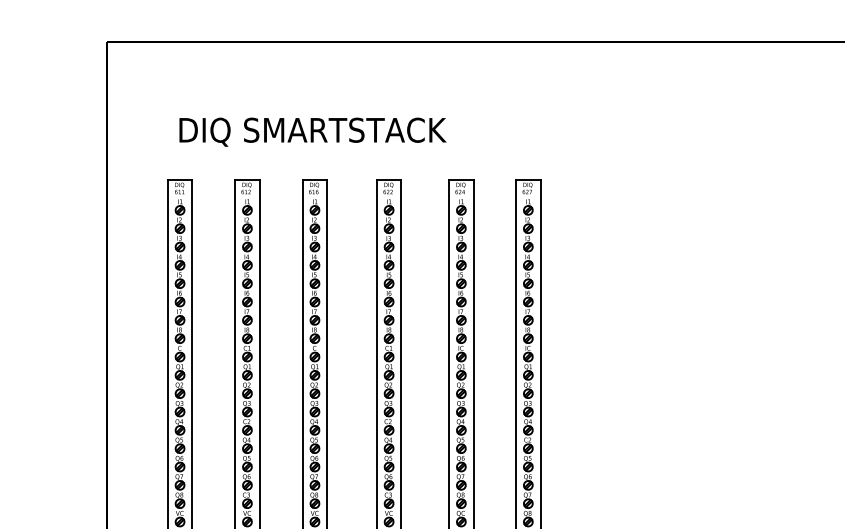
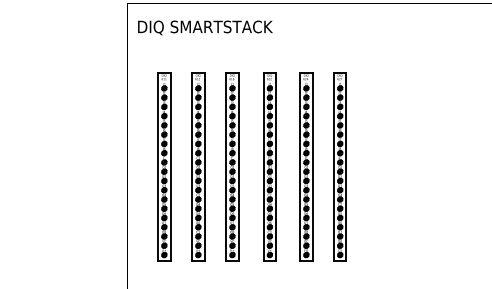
text: (313, 131) -> (205, 27), moved

